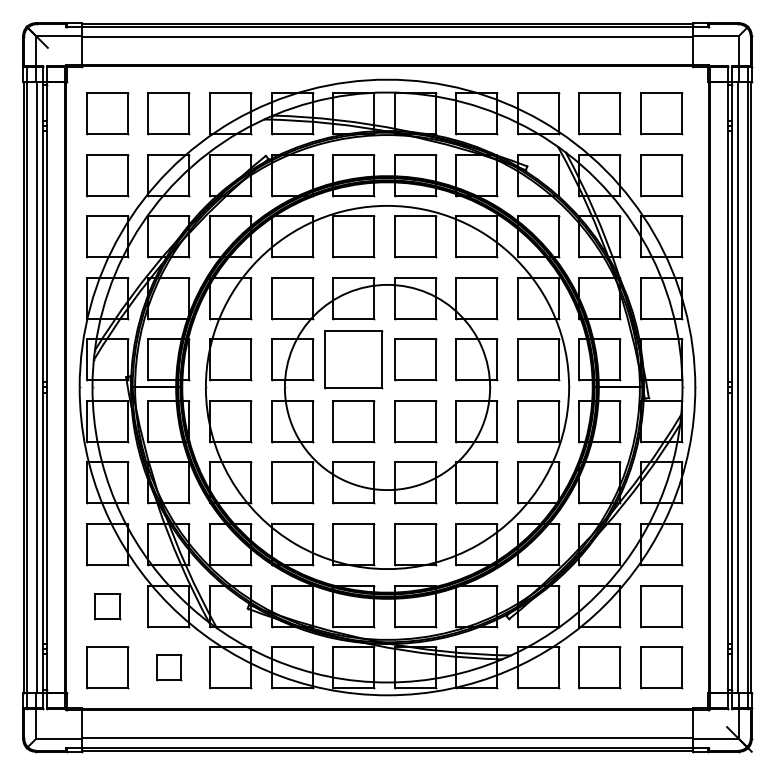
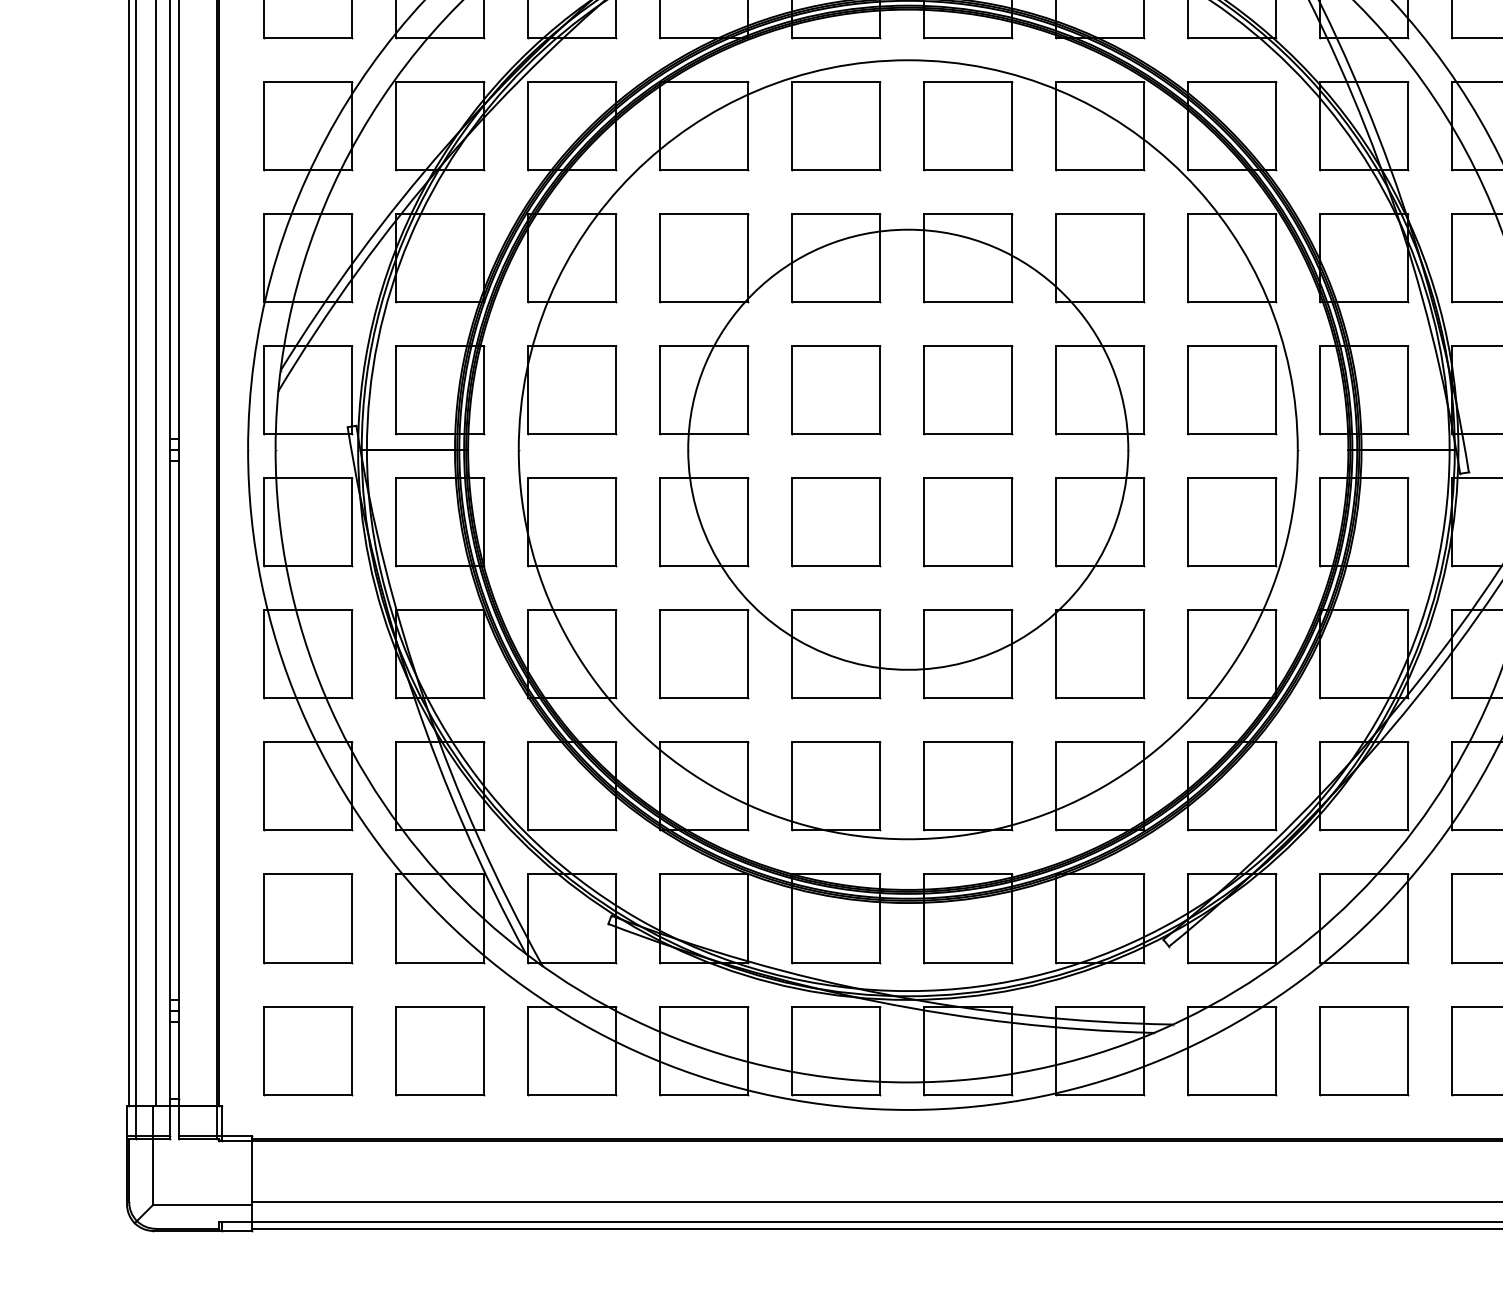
part: (353, 359) -> (835, 389), size x0.71
part: (107, 606) -> (307, 919), size x1.67
part: (168, 667) -> (438, 1050), size x1.67

